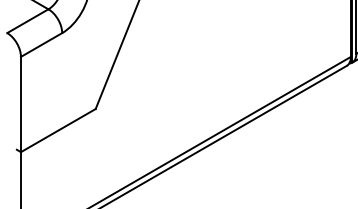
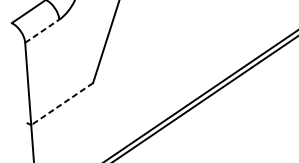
line: (41, 45) -> (42, 31), solid -> dashed
line: (57, 130) -> (61, 104), solid -> dashed

